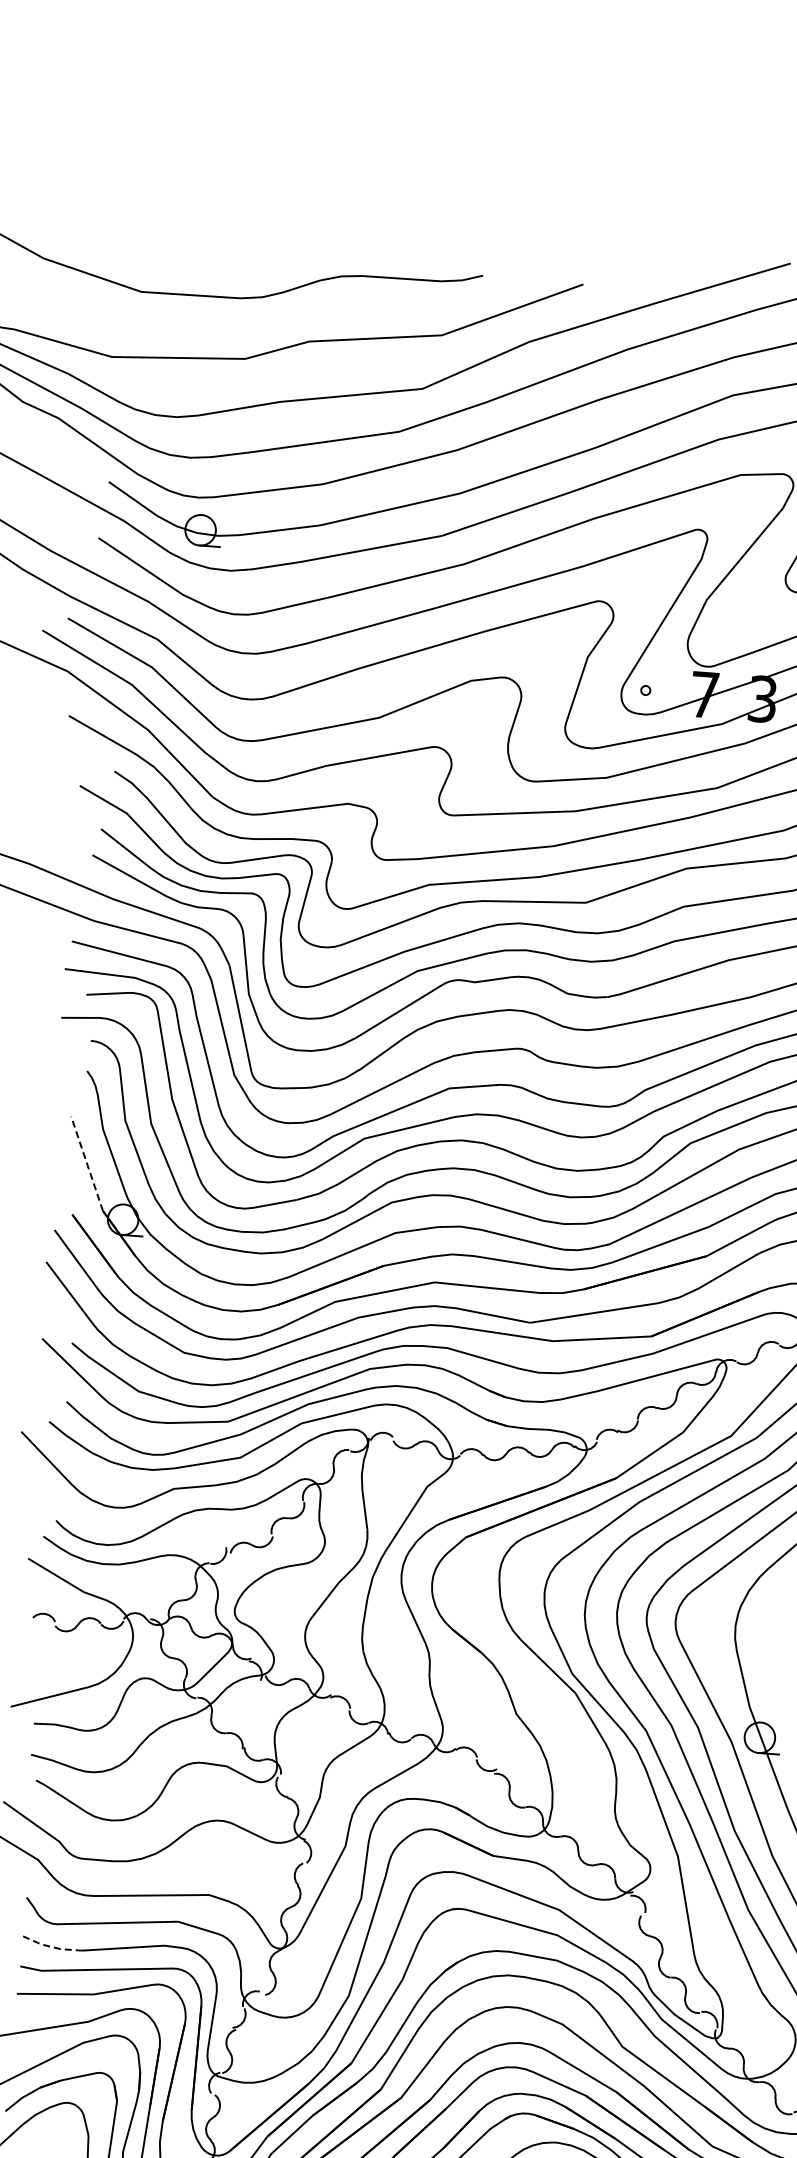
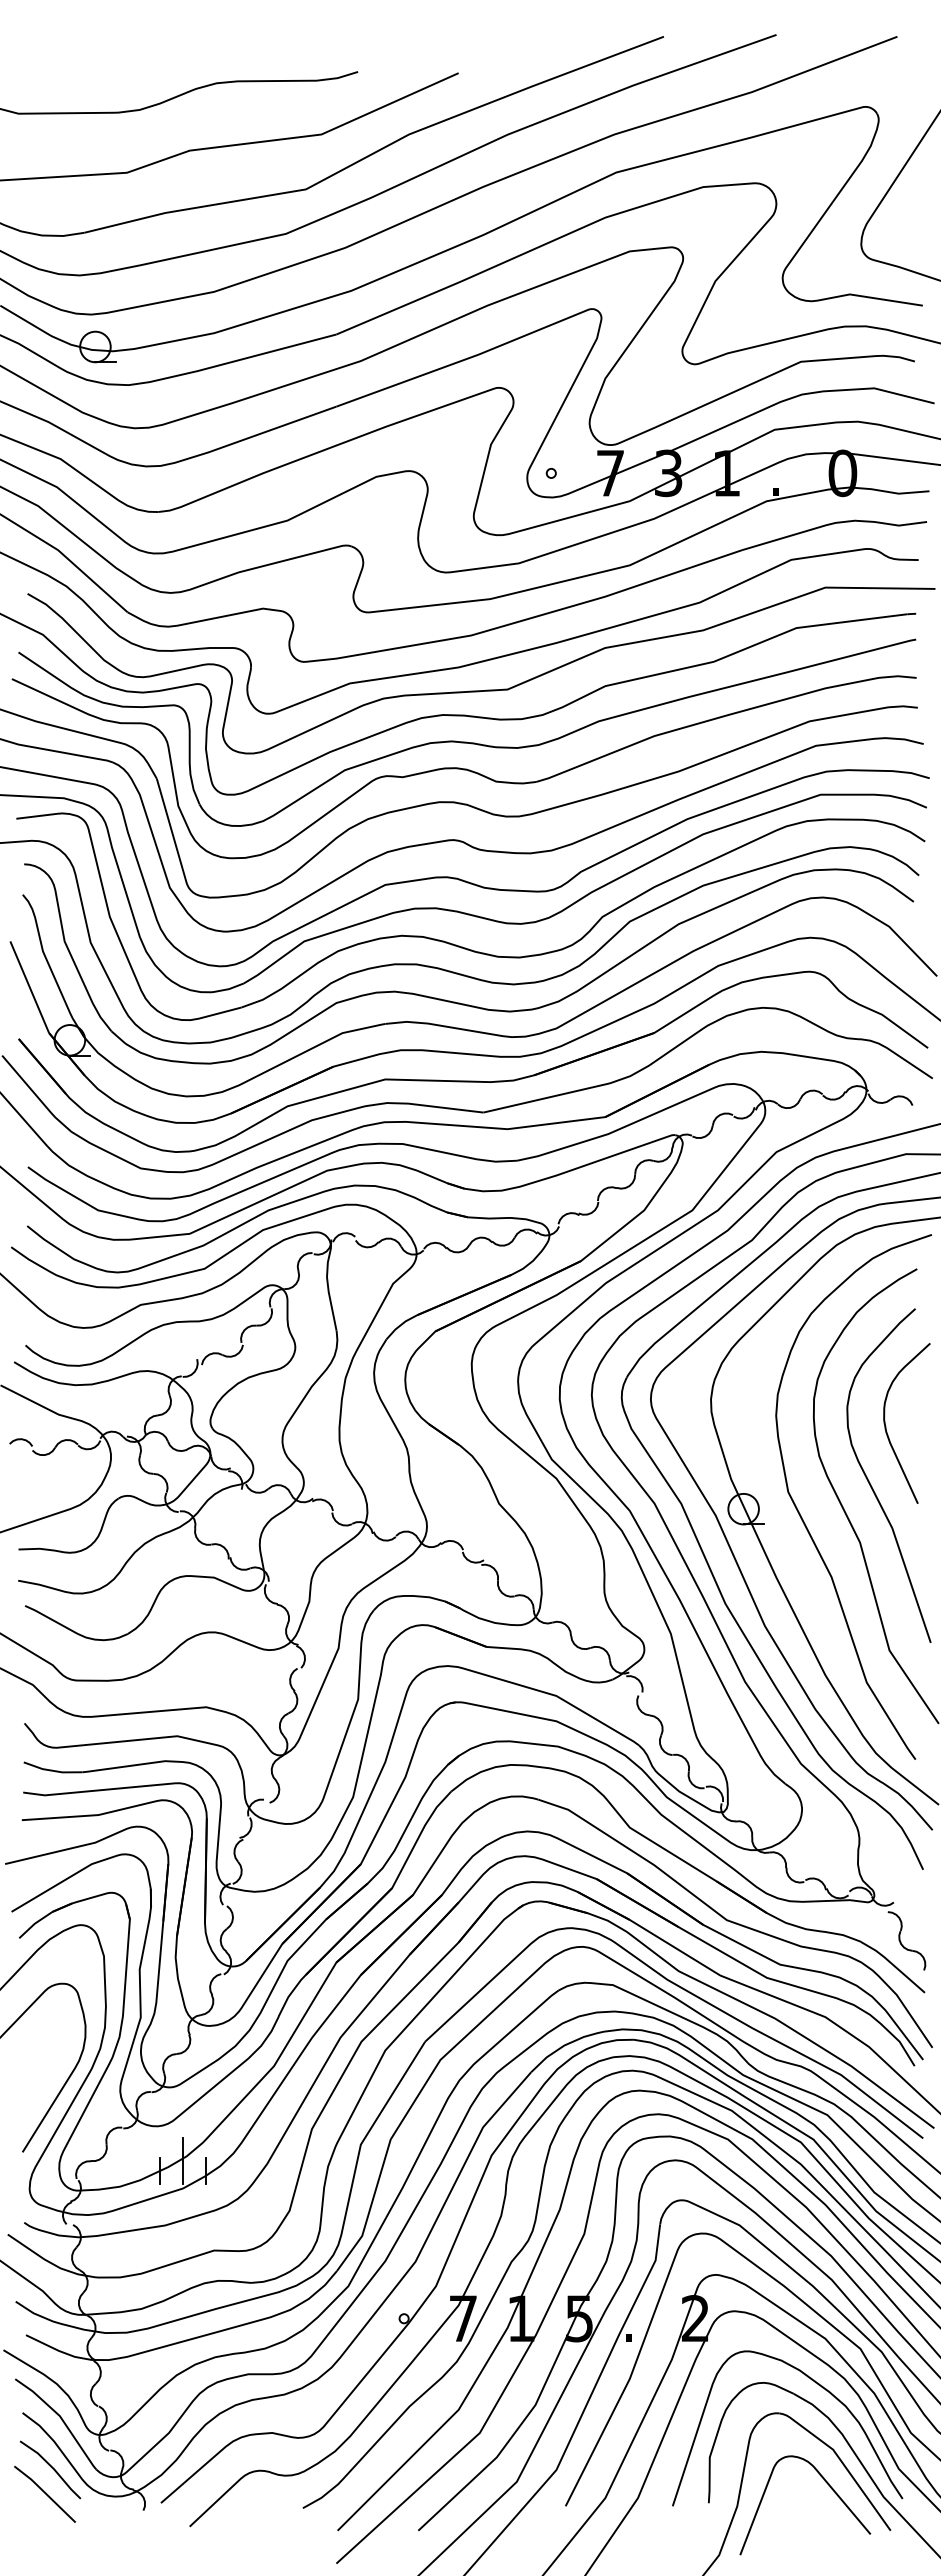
line: (86, 1164) -> (29, 987), dashed -> solid
line: (52, 1946) -> (53, 1770), dashed -> solid

